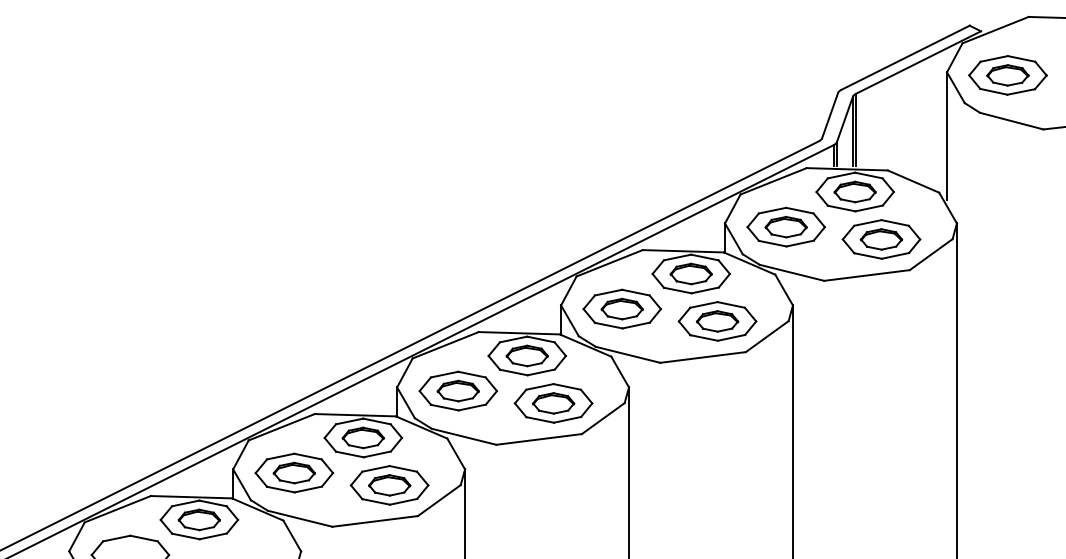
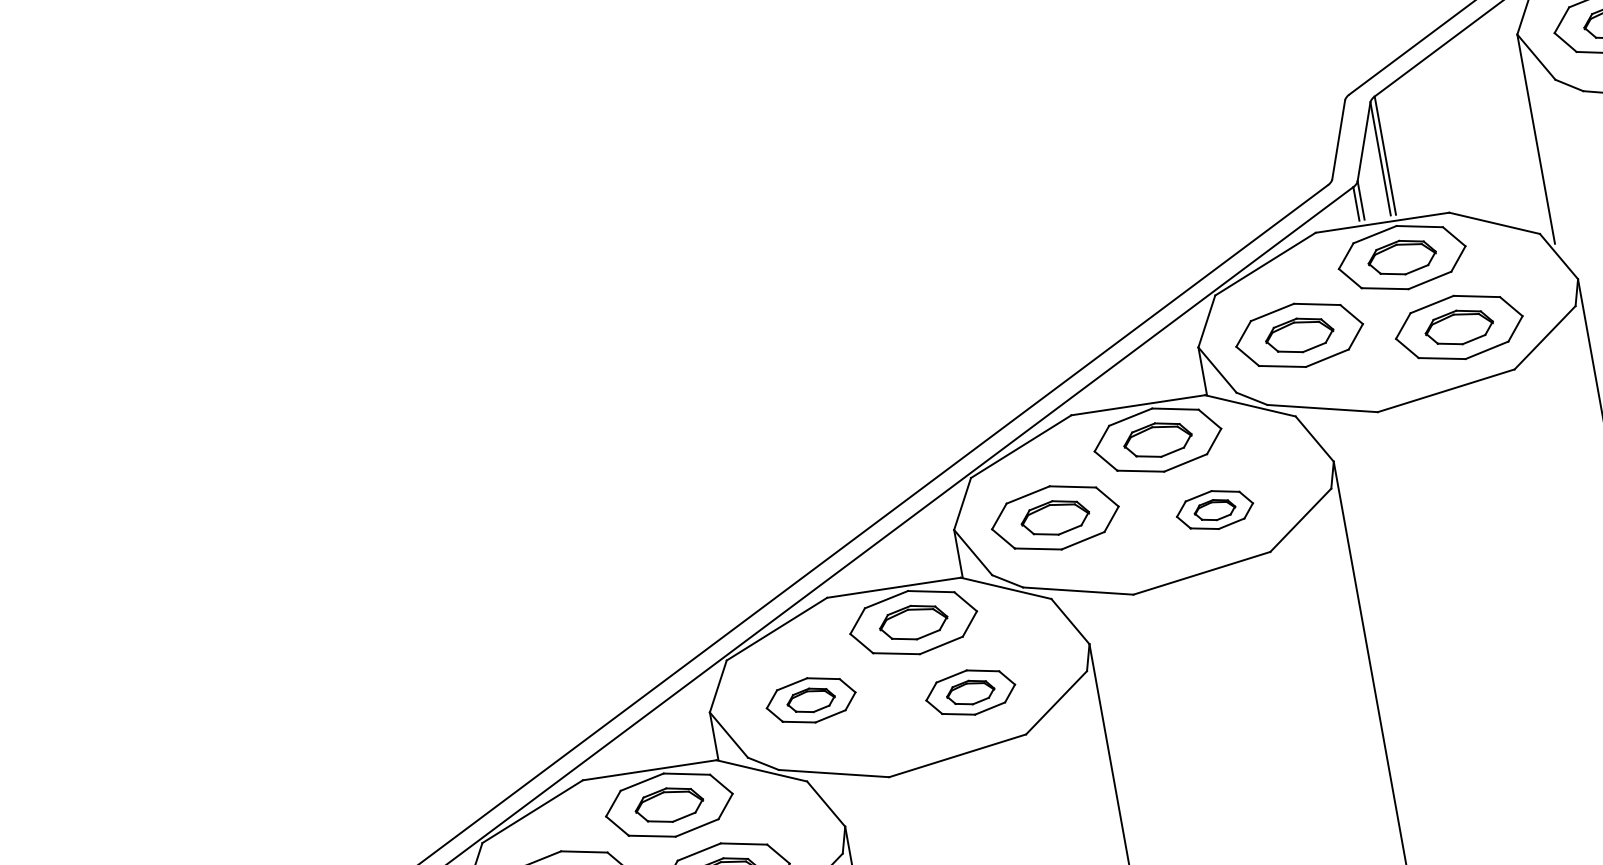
part: (717, 321) -> (1214, 510), size x0.6
part: (458, 390) -> (811, 699), size x0.7
part: (553, 403) -> (970, 692), size x0.7

